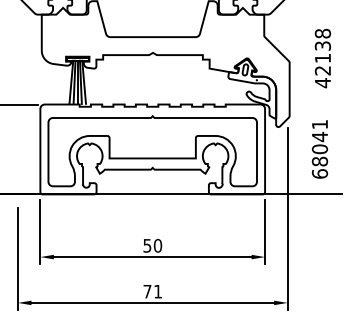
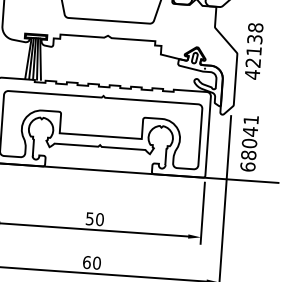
text: (322, 58) -> (253, 51), moved
text: (319, 149) -> (249, 143), moved
text: (152, 291) -> (91, 262), 71 -> 60

